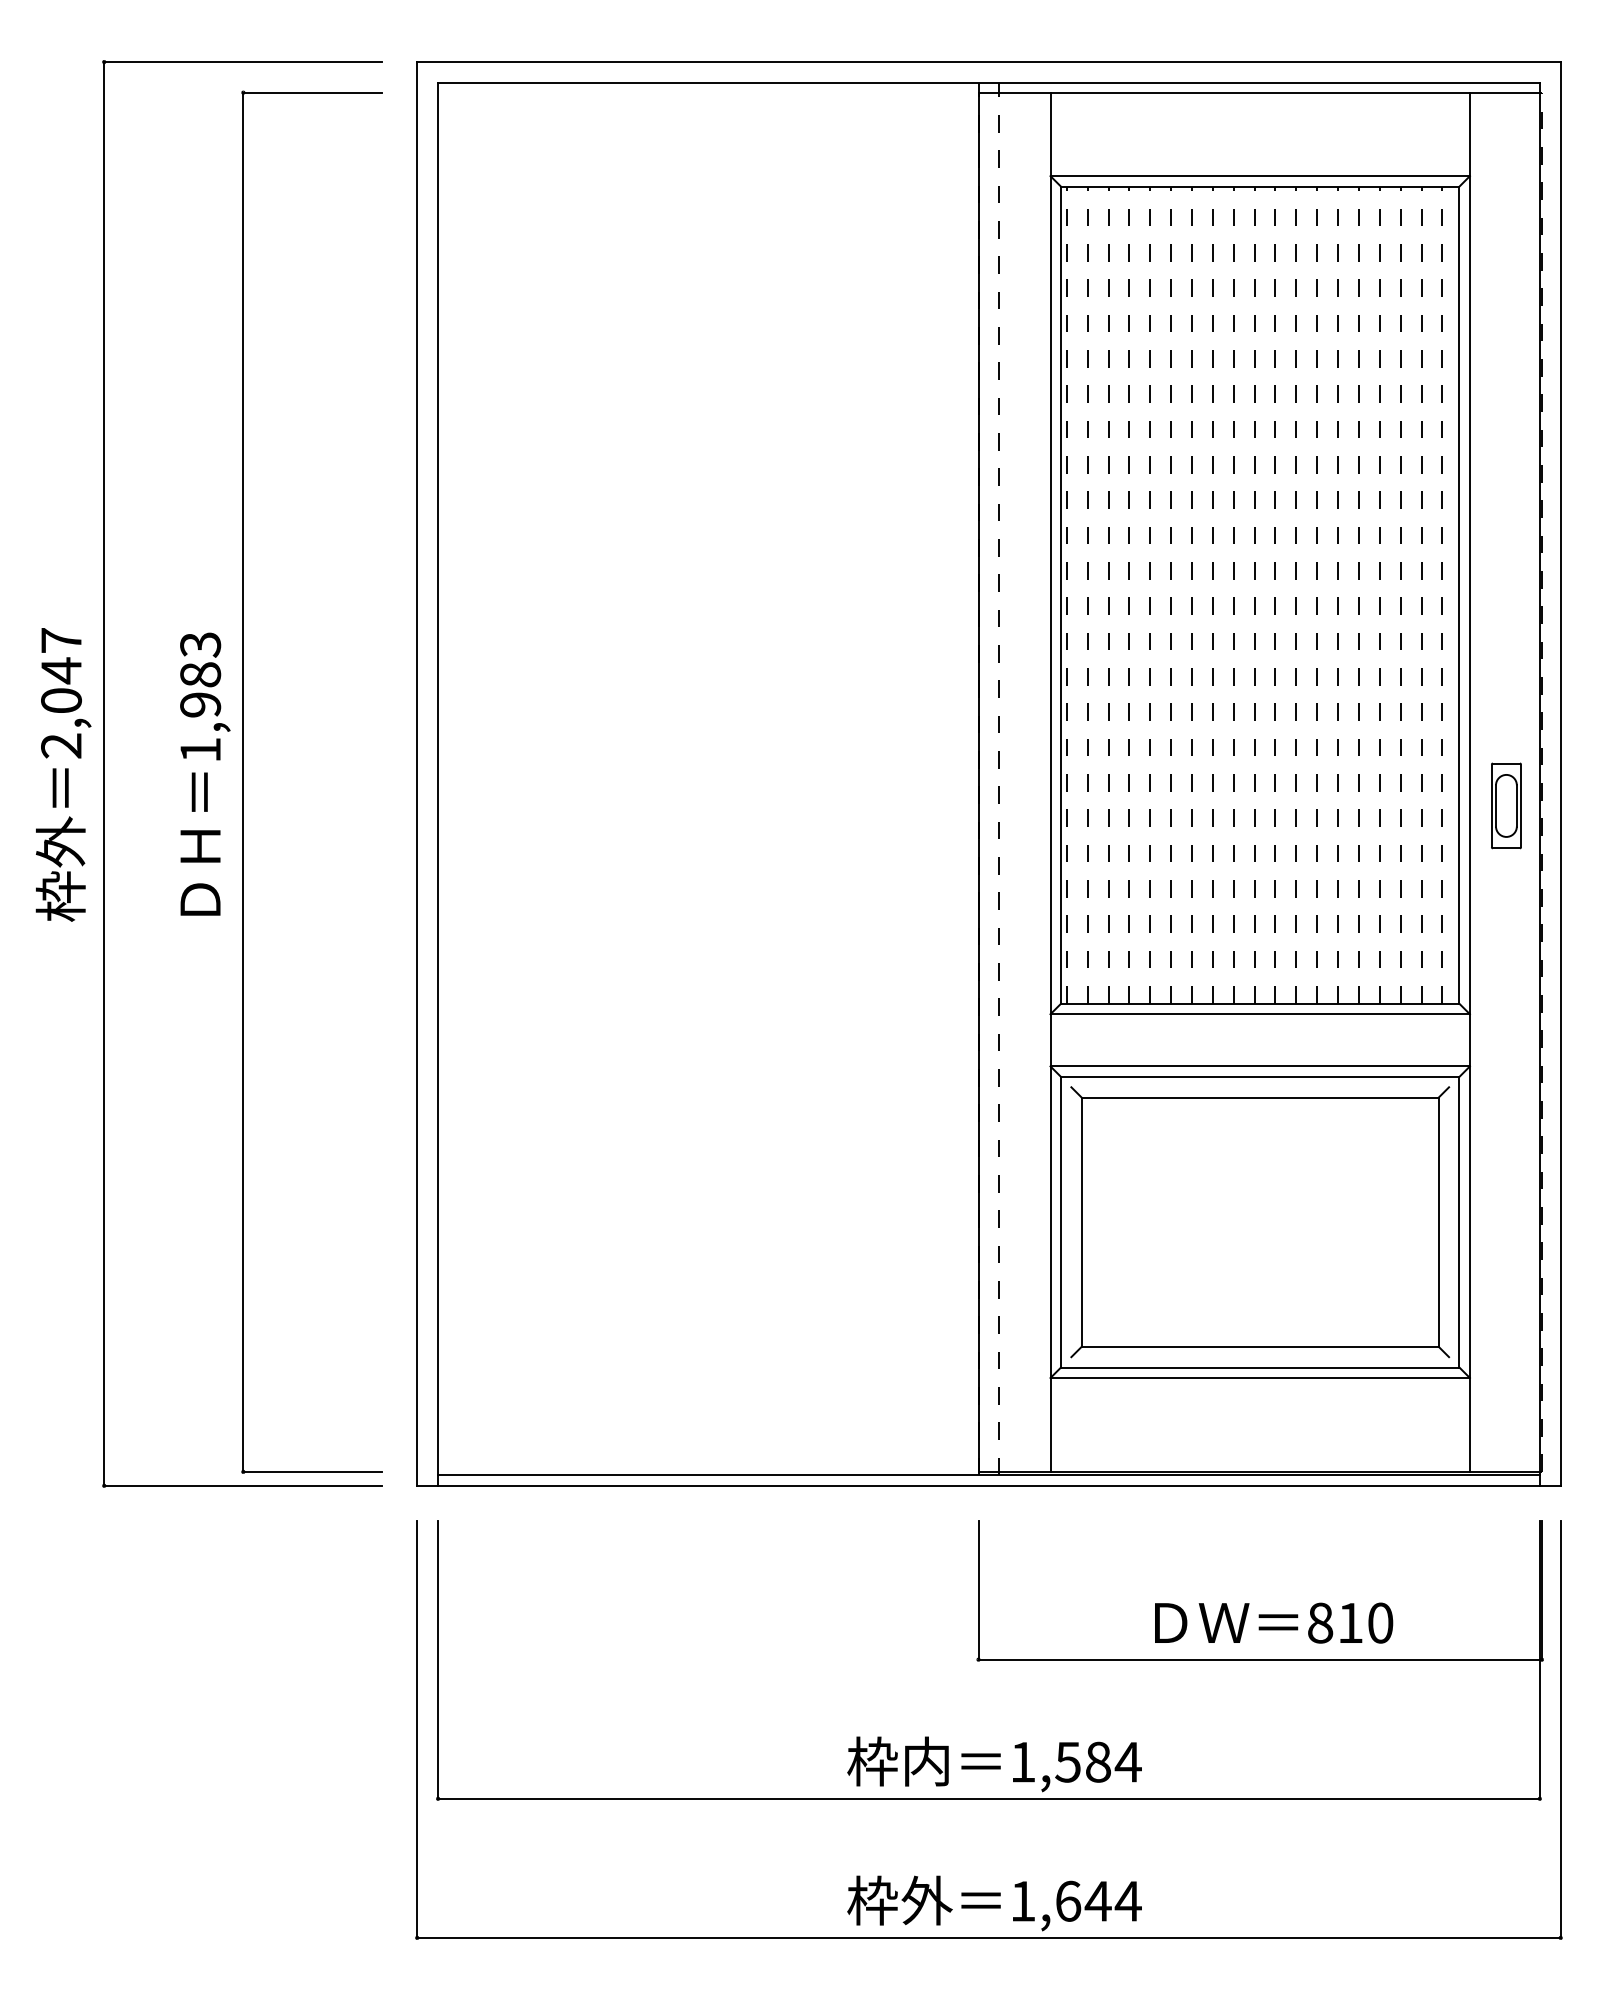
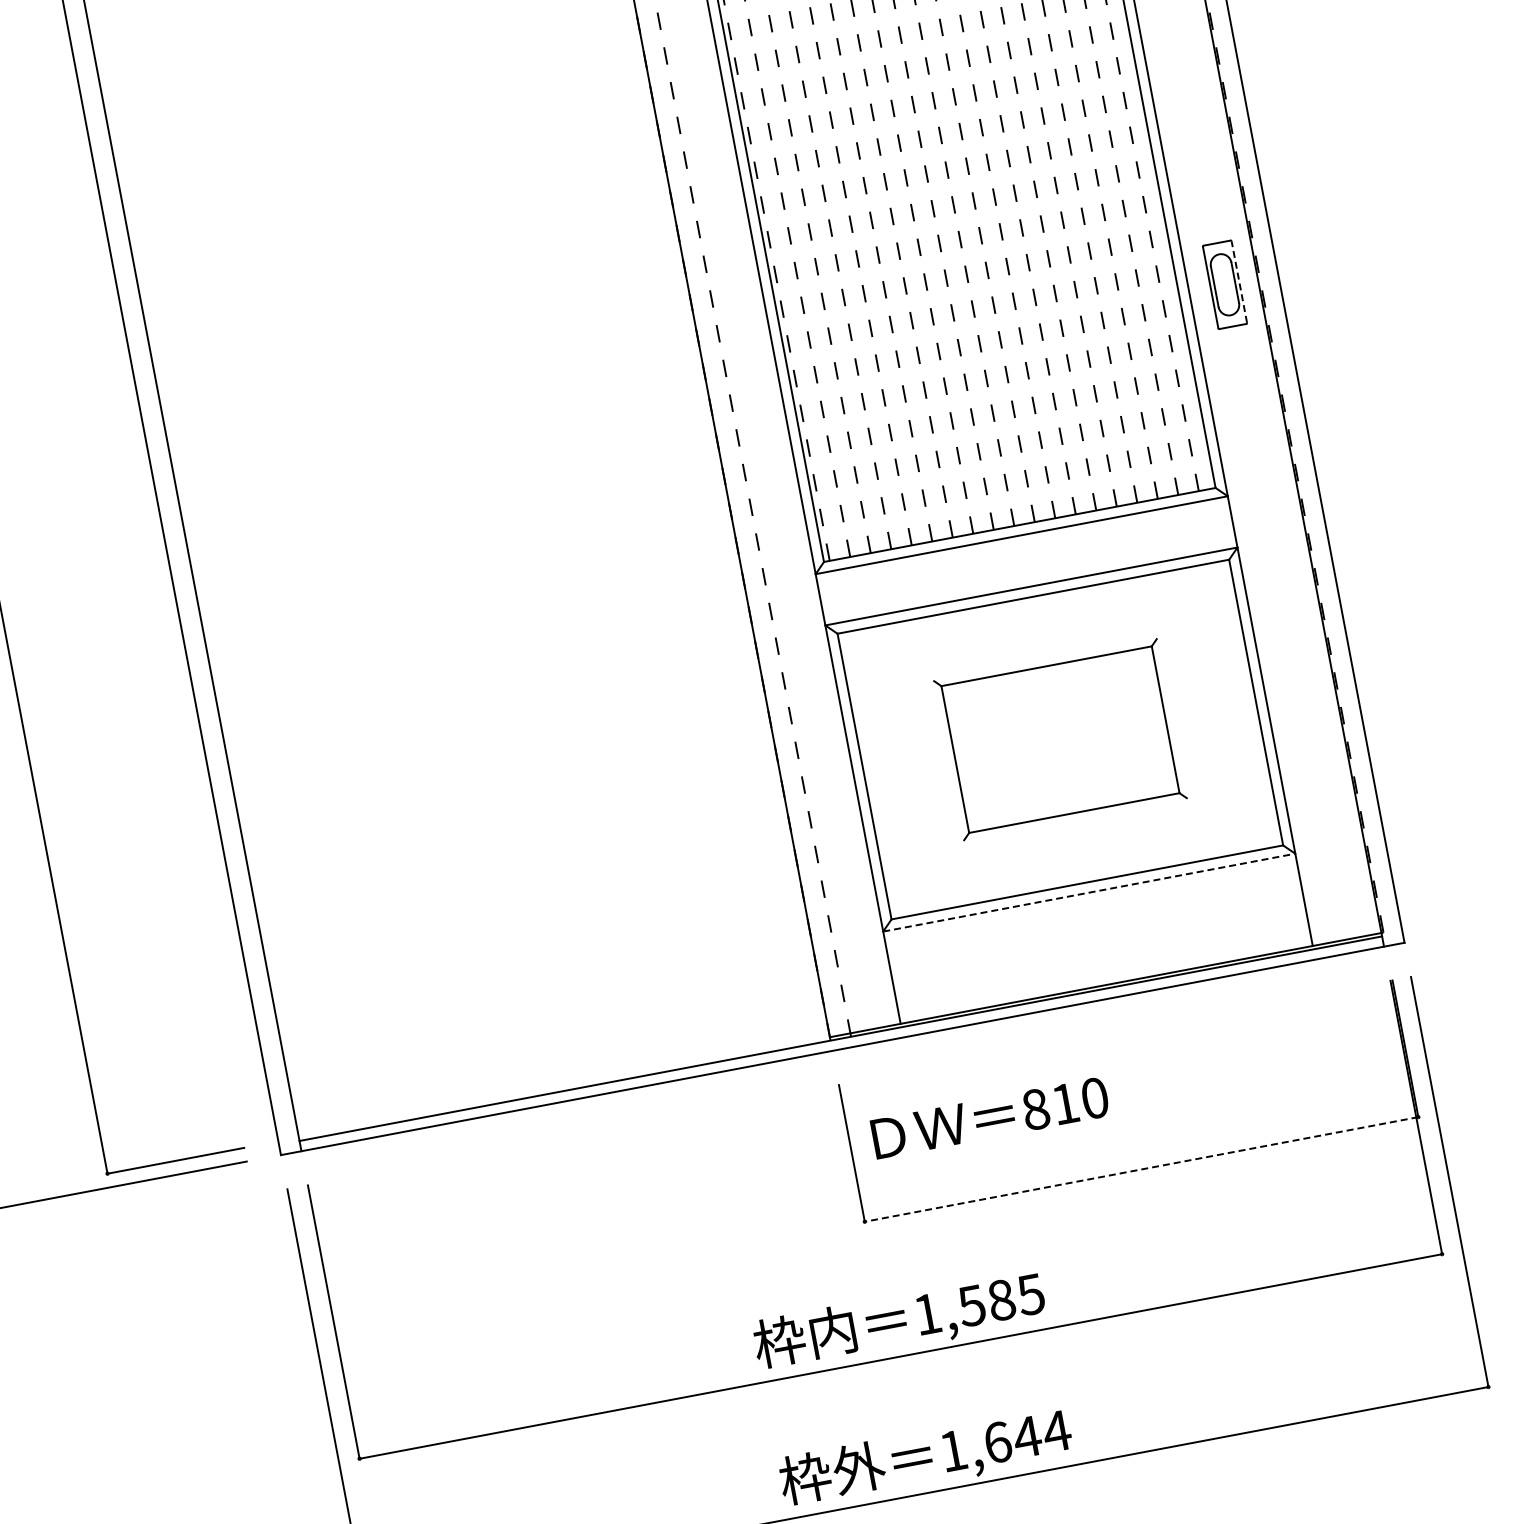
line: (1521, 805) -> (1239, 281), solid -> dashed
part: (1260, 1222) -> (1060, 739), size x0.6
line: (1260, 1378) -> (1089, 893), solid -> dashed
text: (1274, 1622) -> (990, 1117), moved
line: (1260, 1659) -> (1141, 1169), solid -> dashed
text: (1127, 1762) -> (1030, 1295), 1,584 -> 1,585

